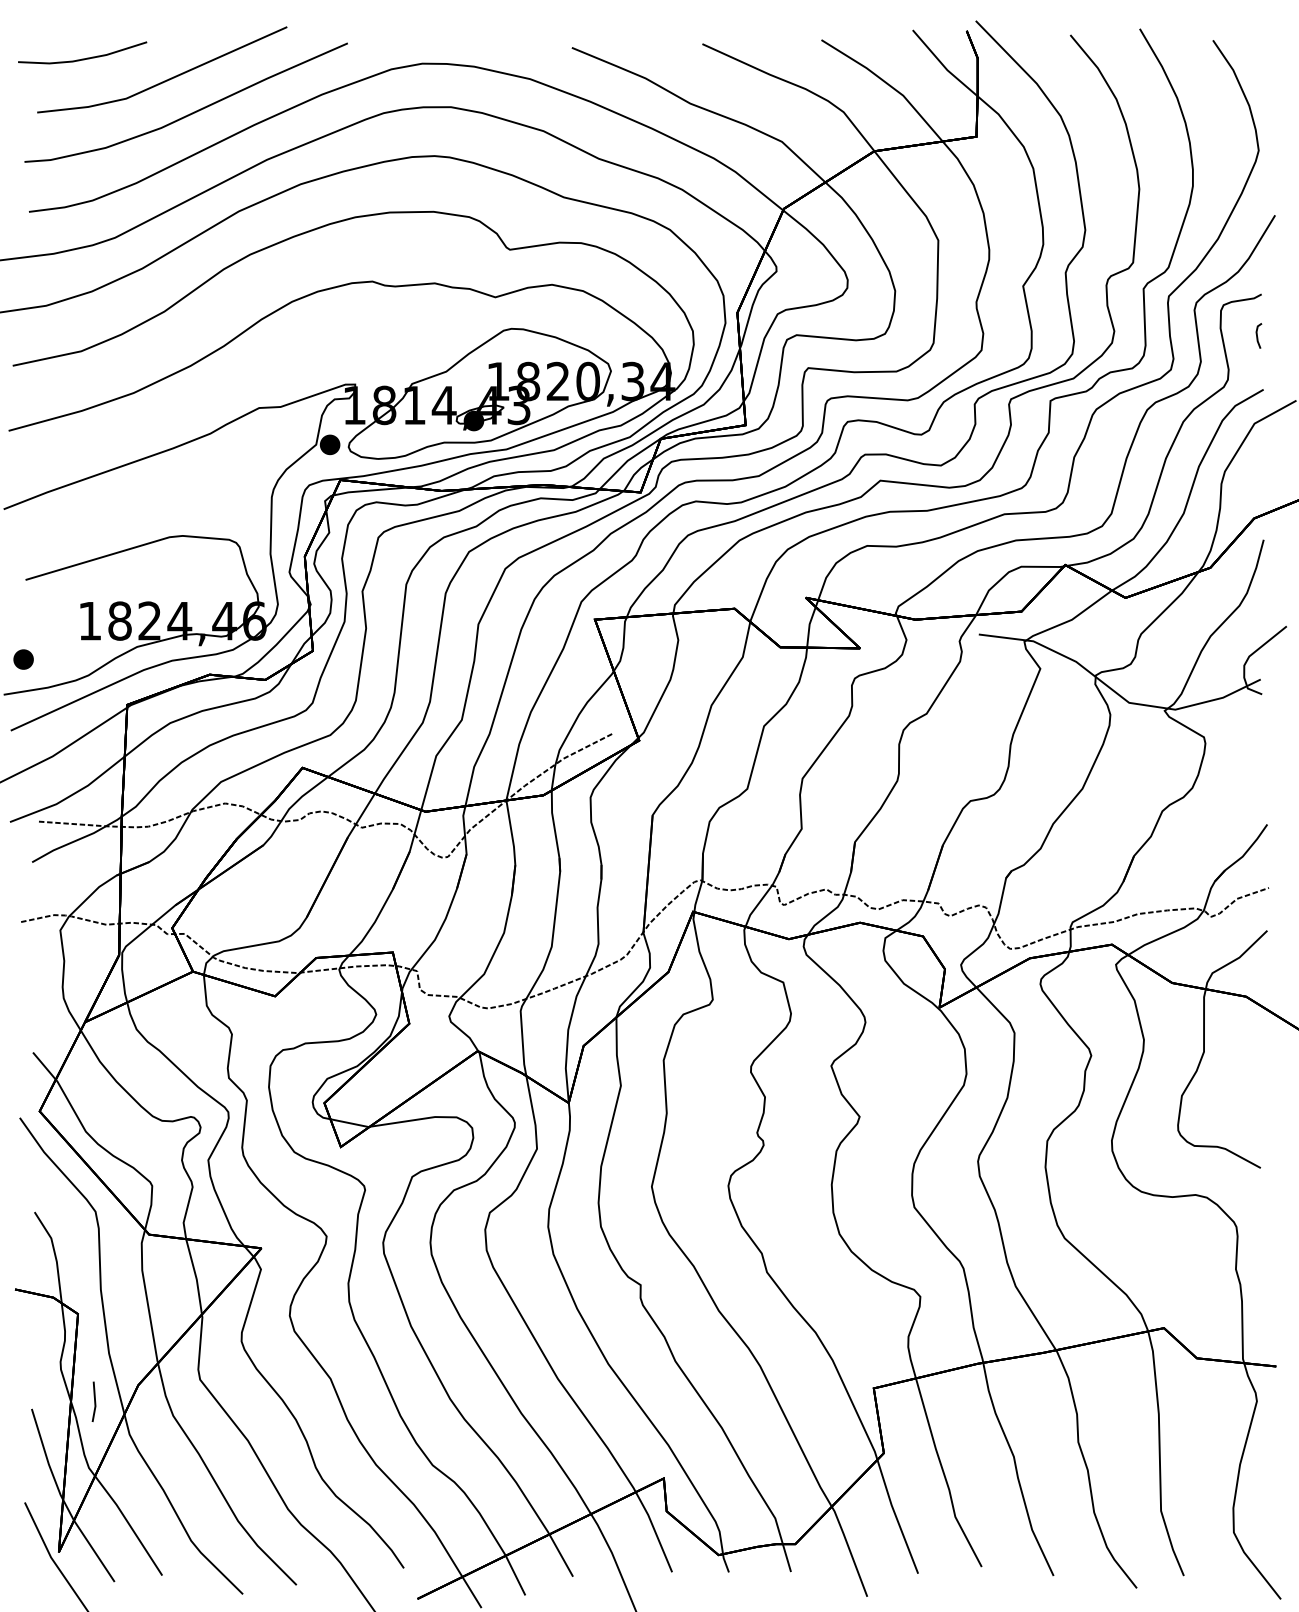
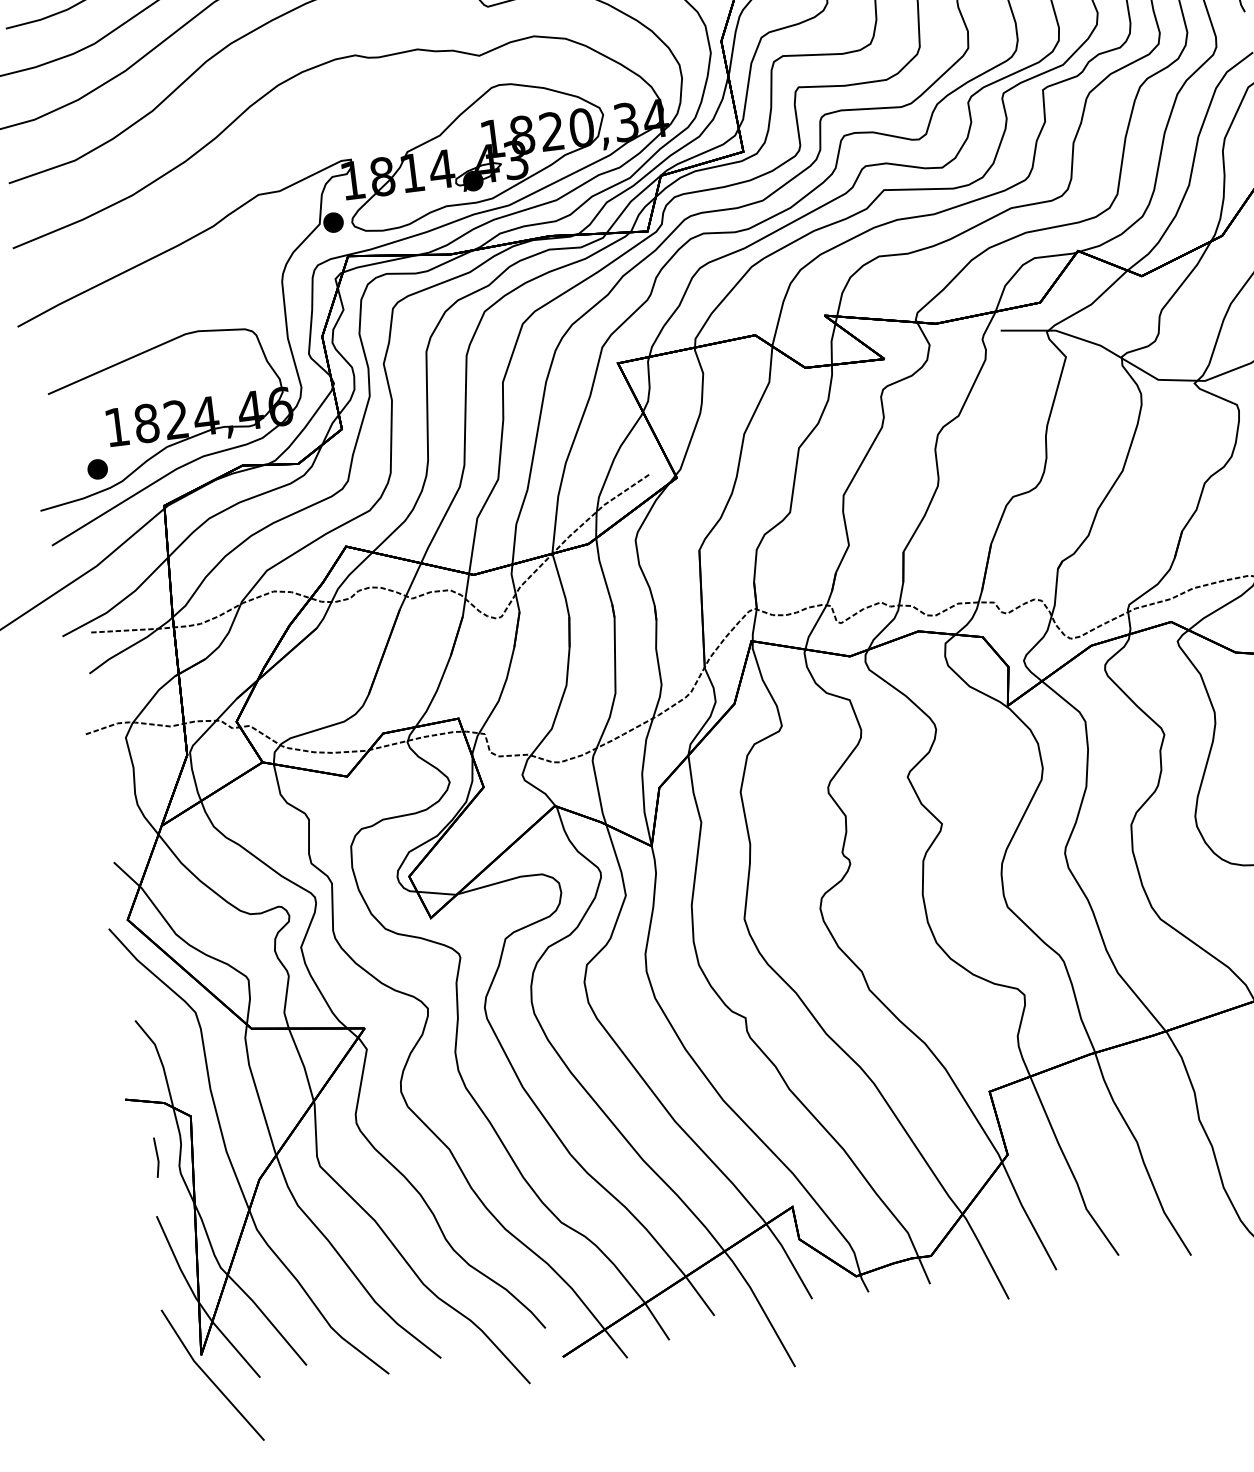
part: (23, 659) -> (97, 469), moved
line: (94, 1401) -> (157, 1157), moved

